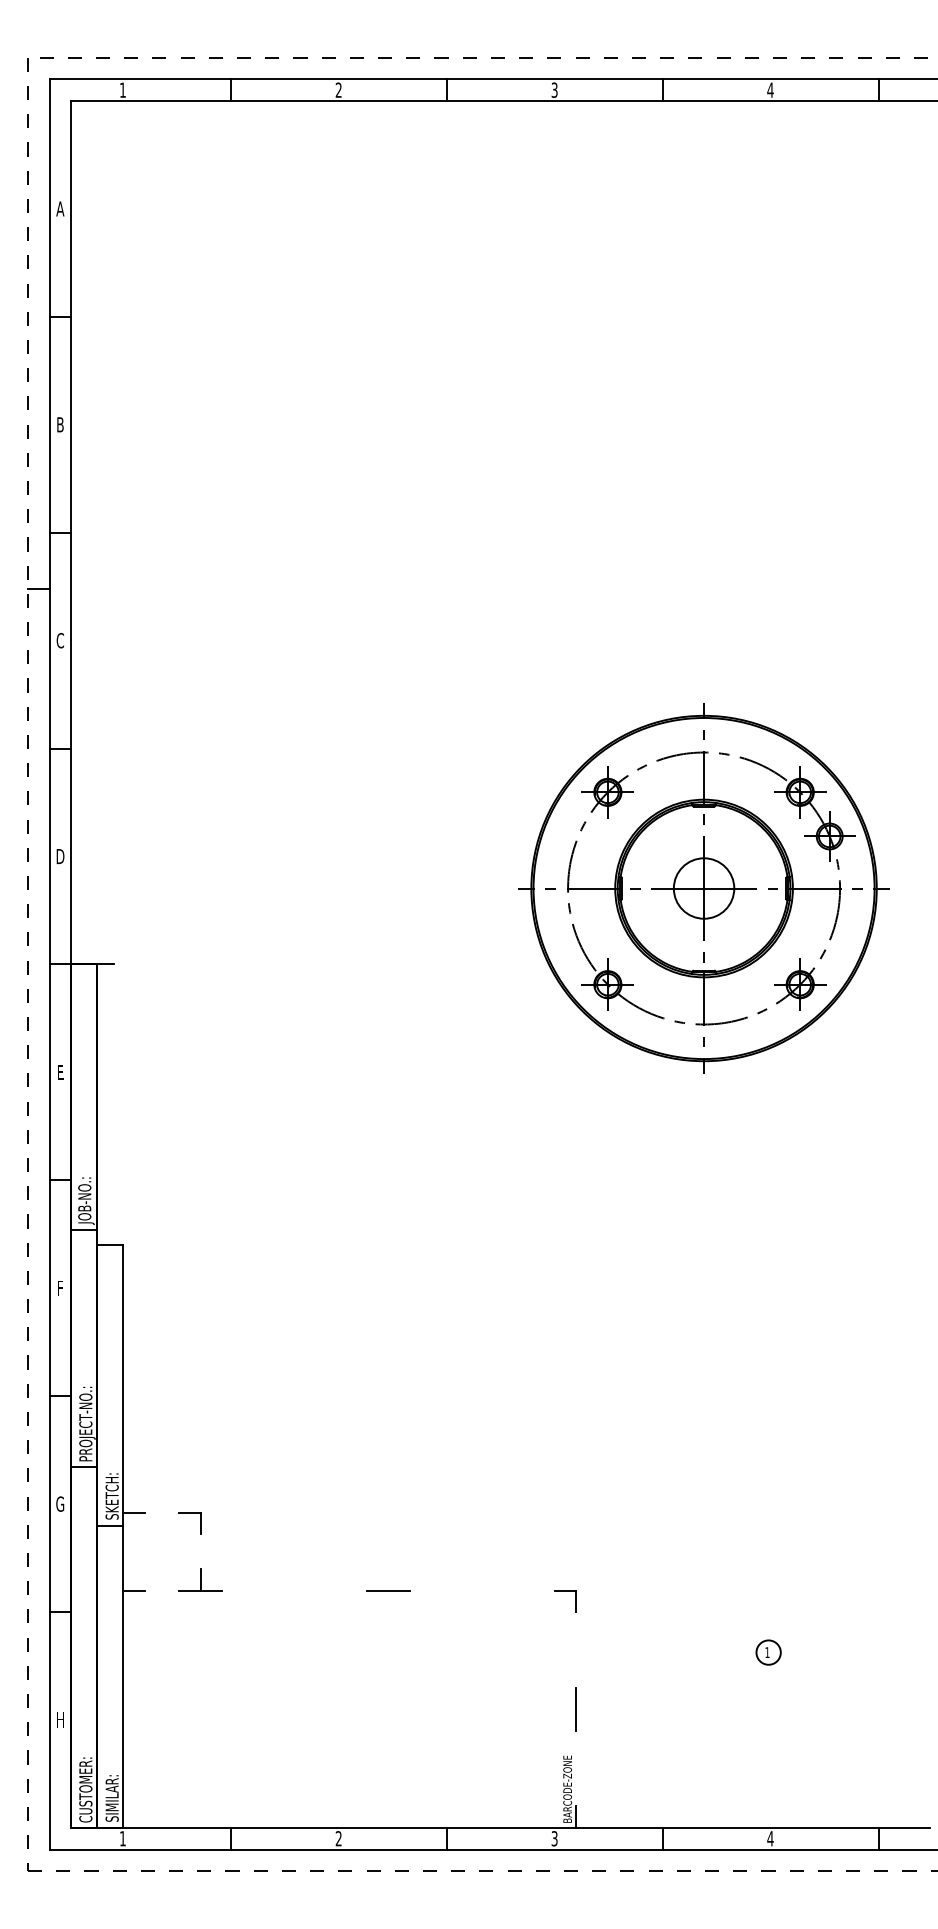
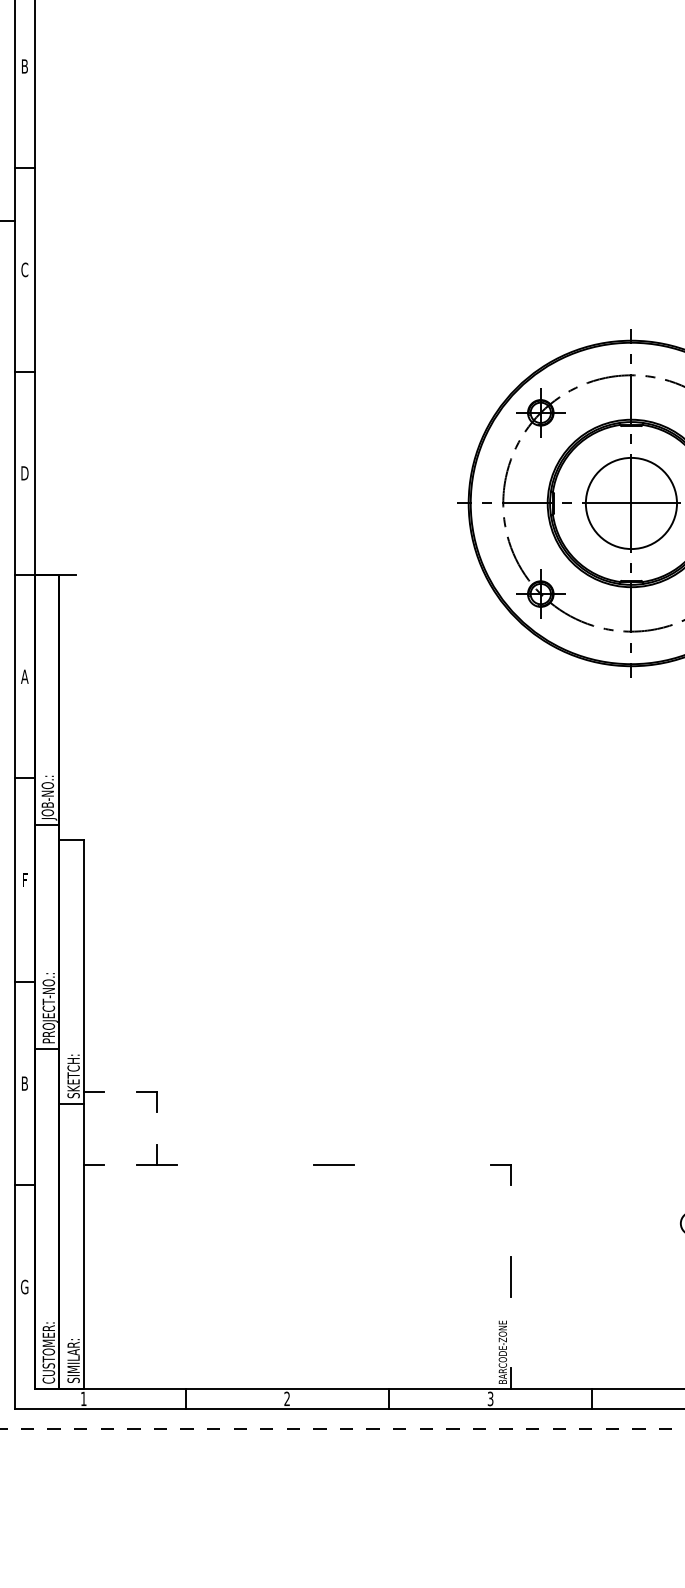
circle: (703, 888) -> (630, 503), size x1.6
text: (60, 1071) -> (24, 675), E -> A
text: (60, 1503) -> (24, 1083), G -> B
text: (60, 1719) -> (24, 1286), H -> G

